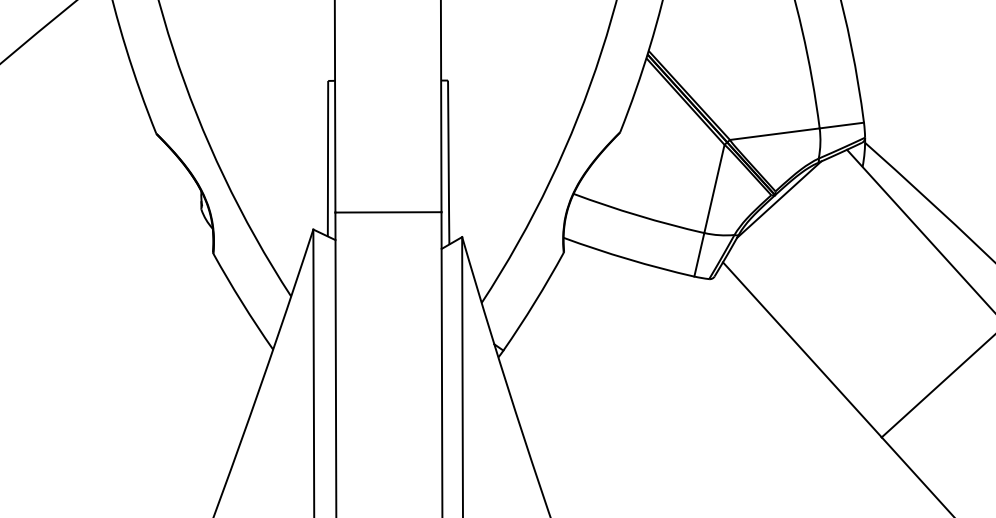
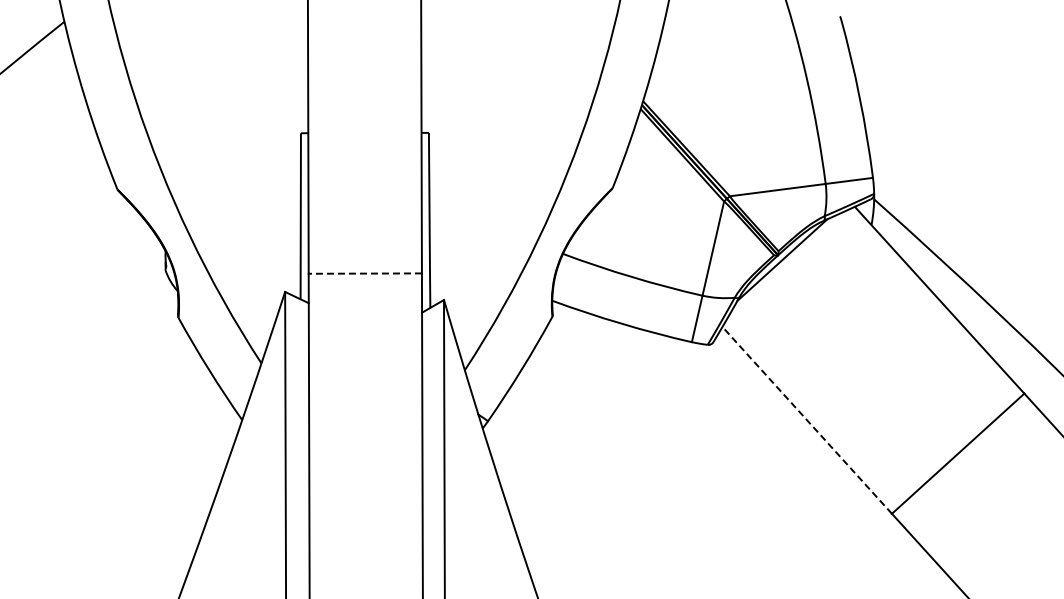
line: (388, 212) -> (365, 273), solid -> dashed
line: (801, 349) -> (806, 420), solid -> dashed

